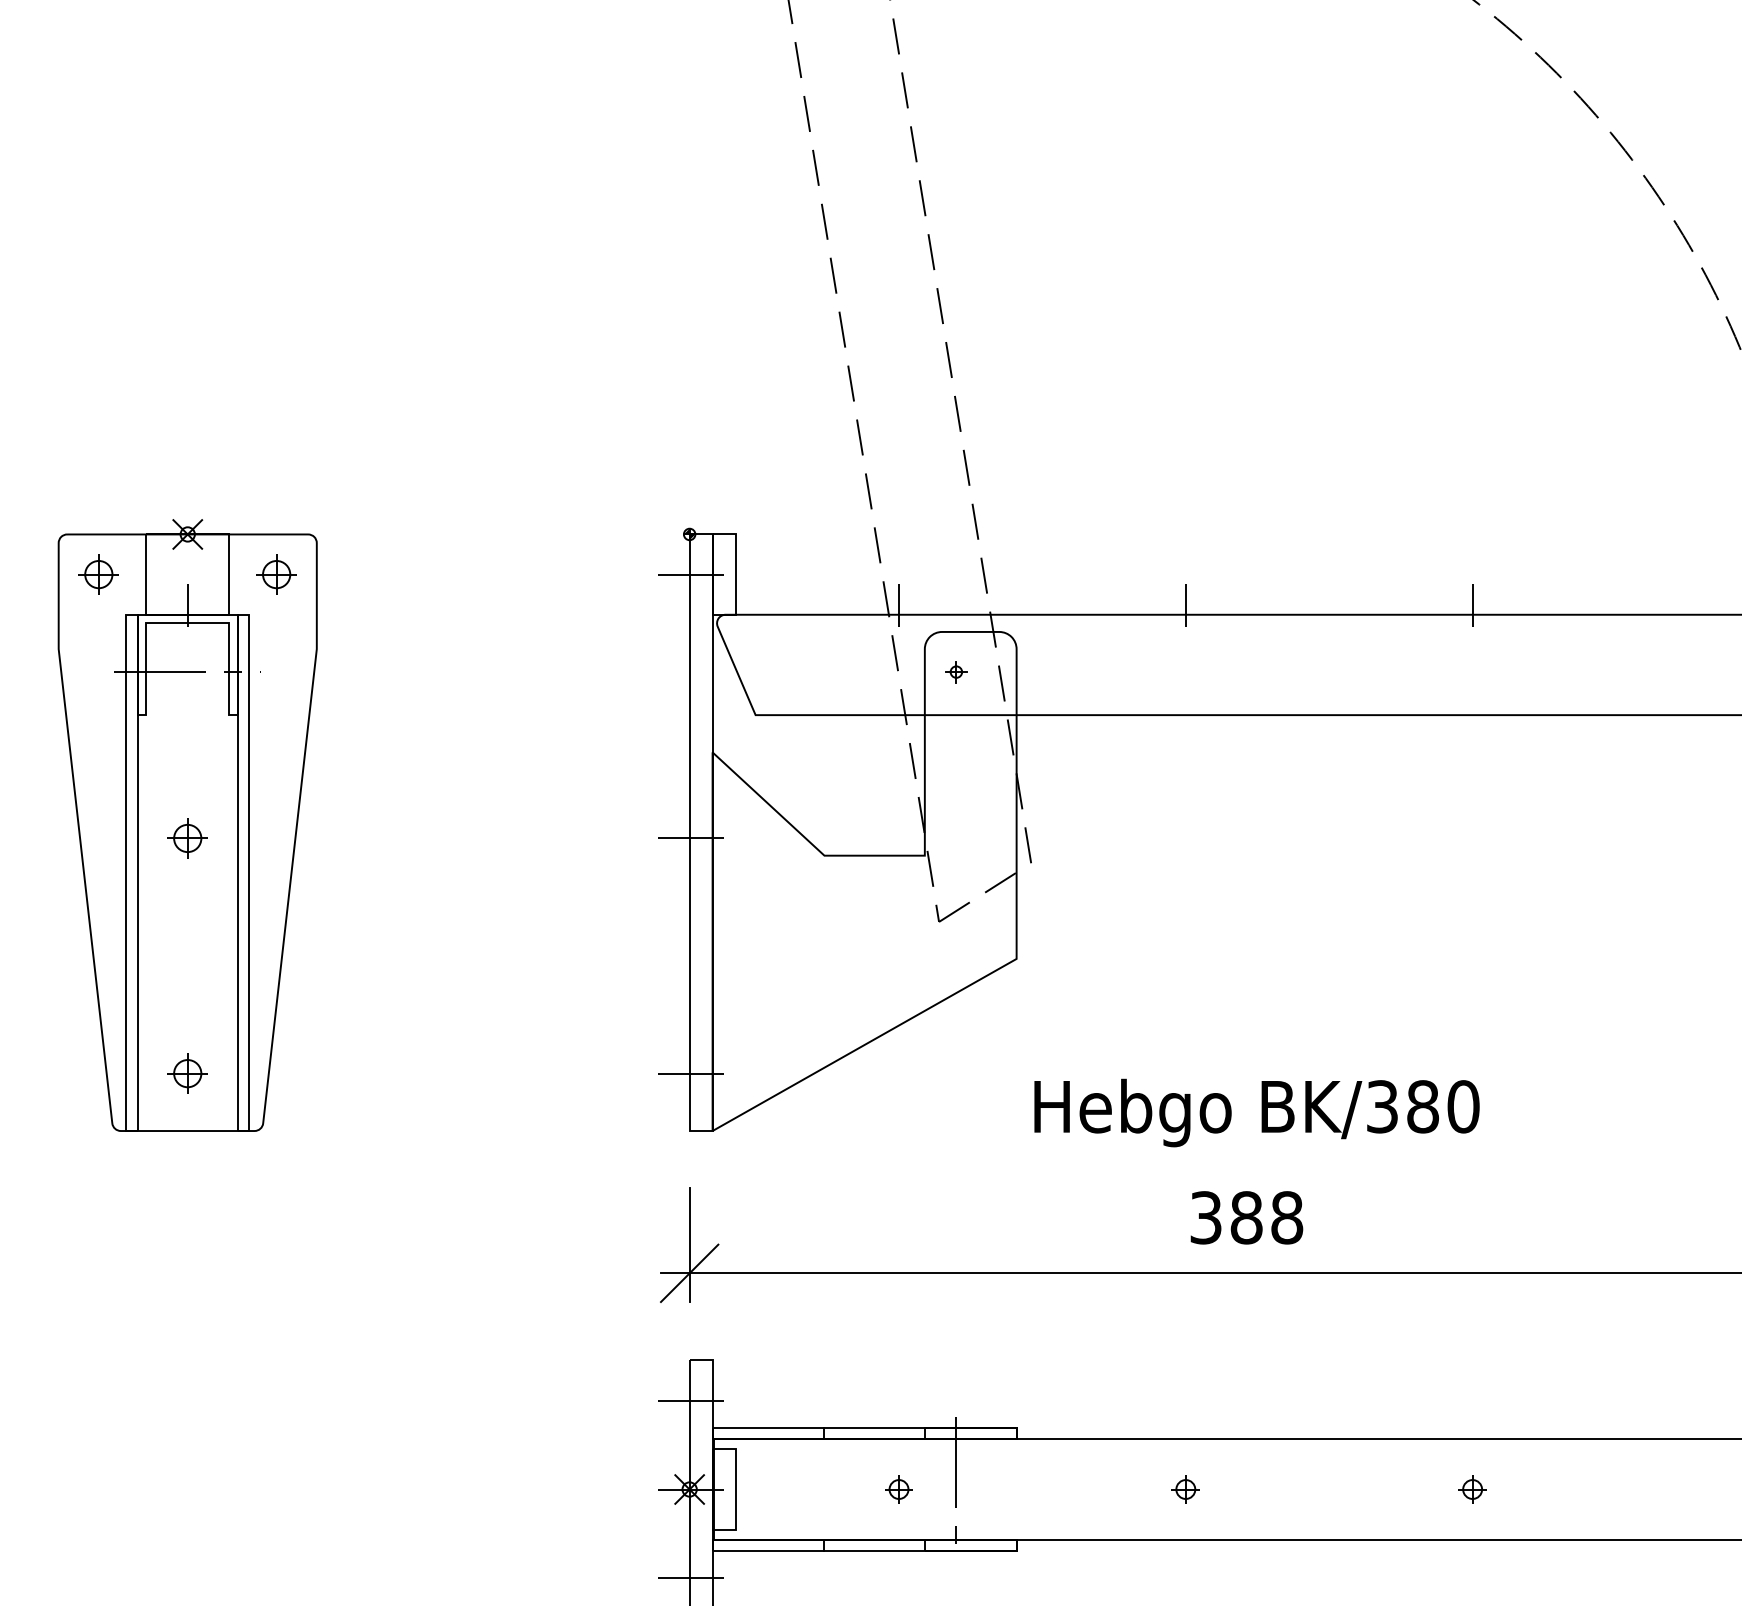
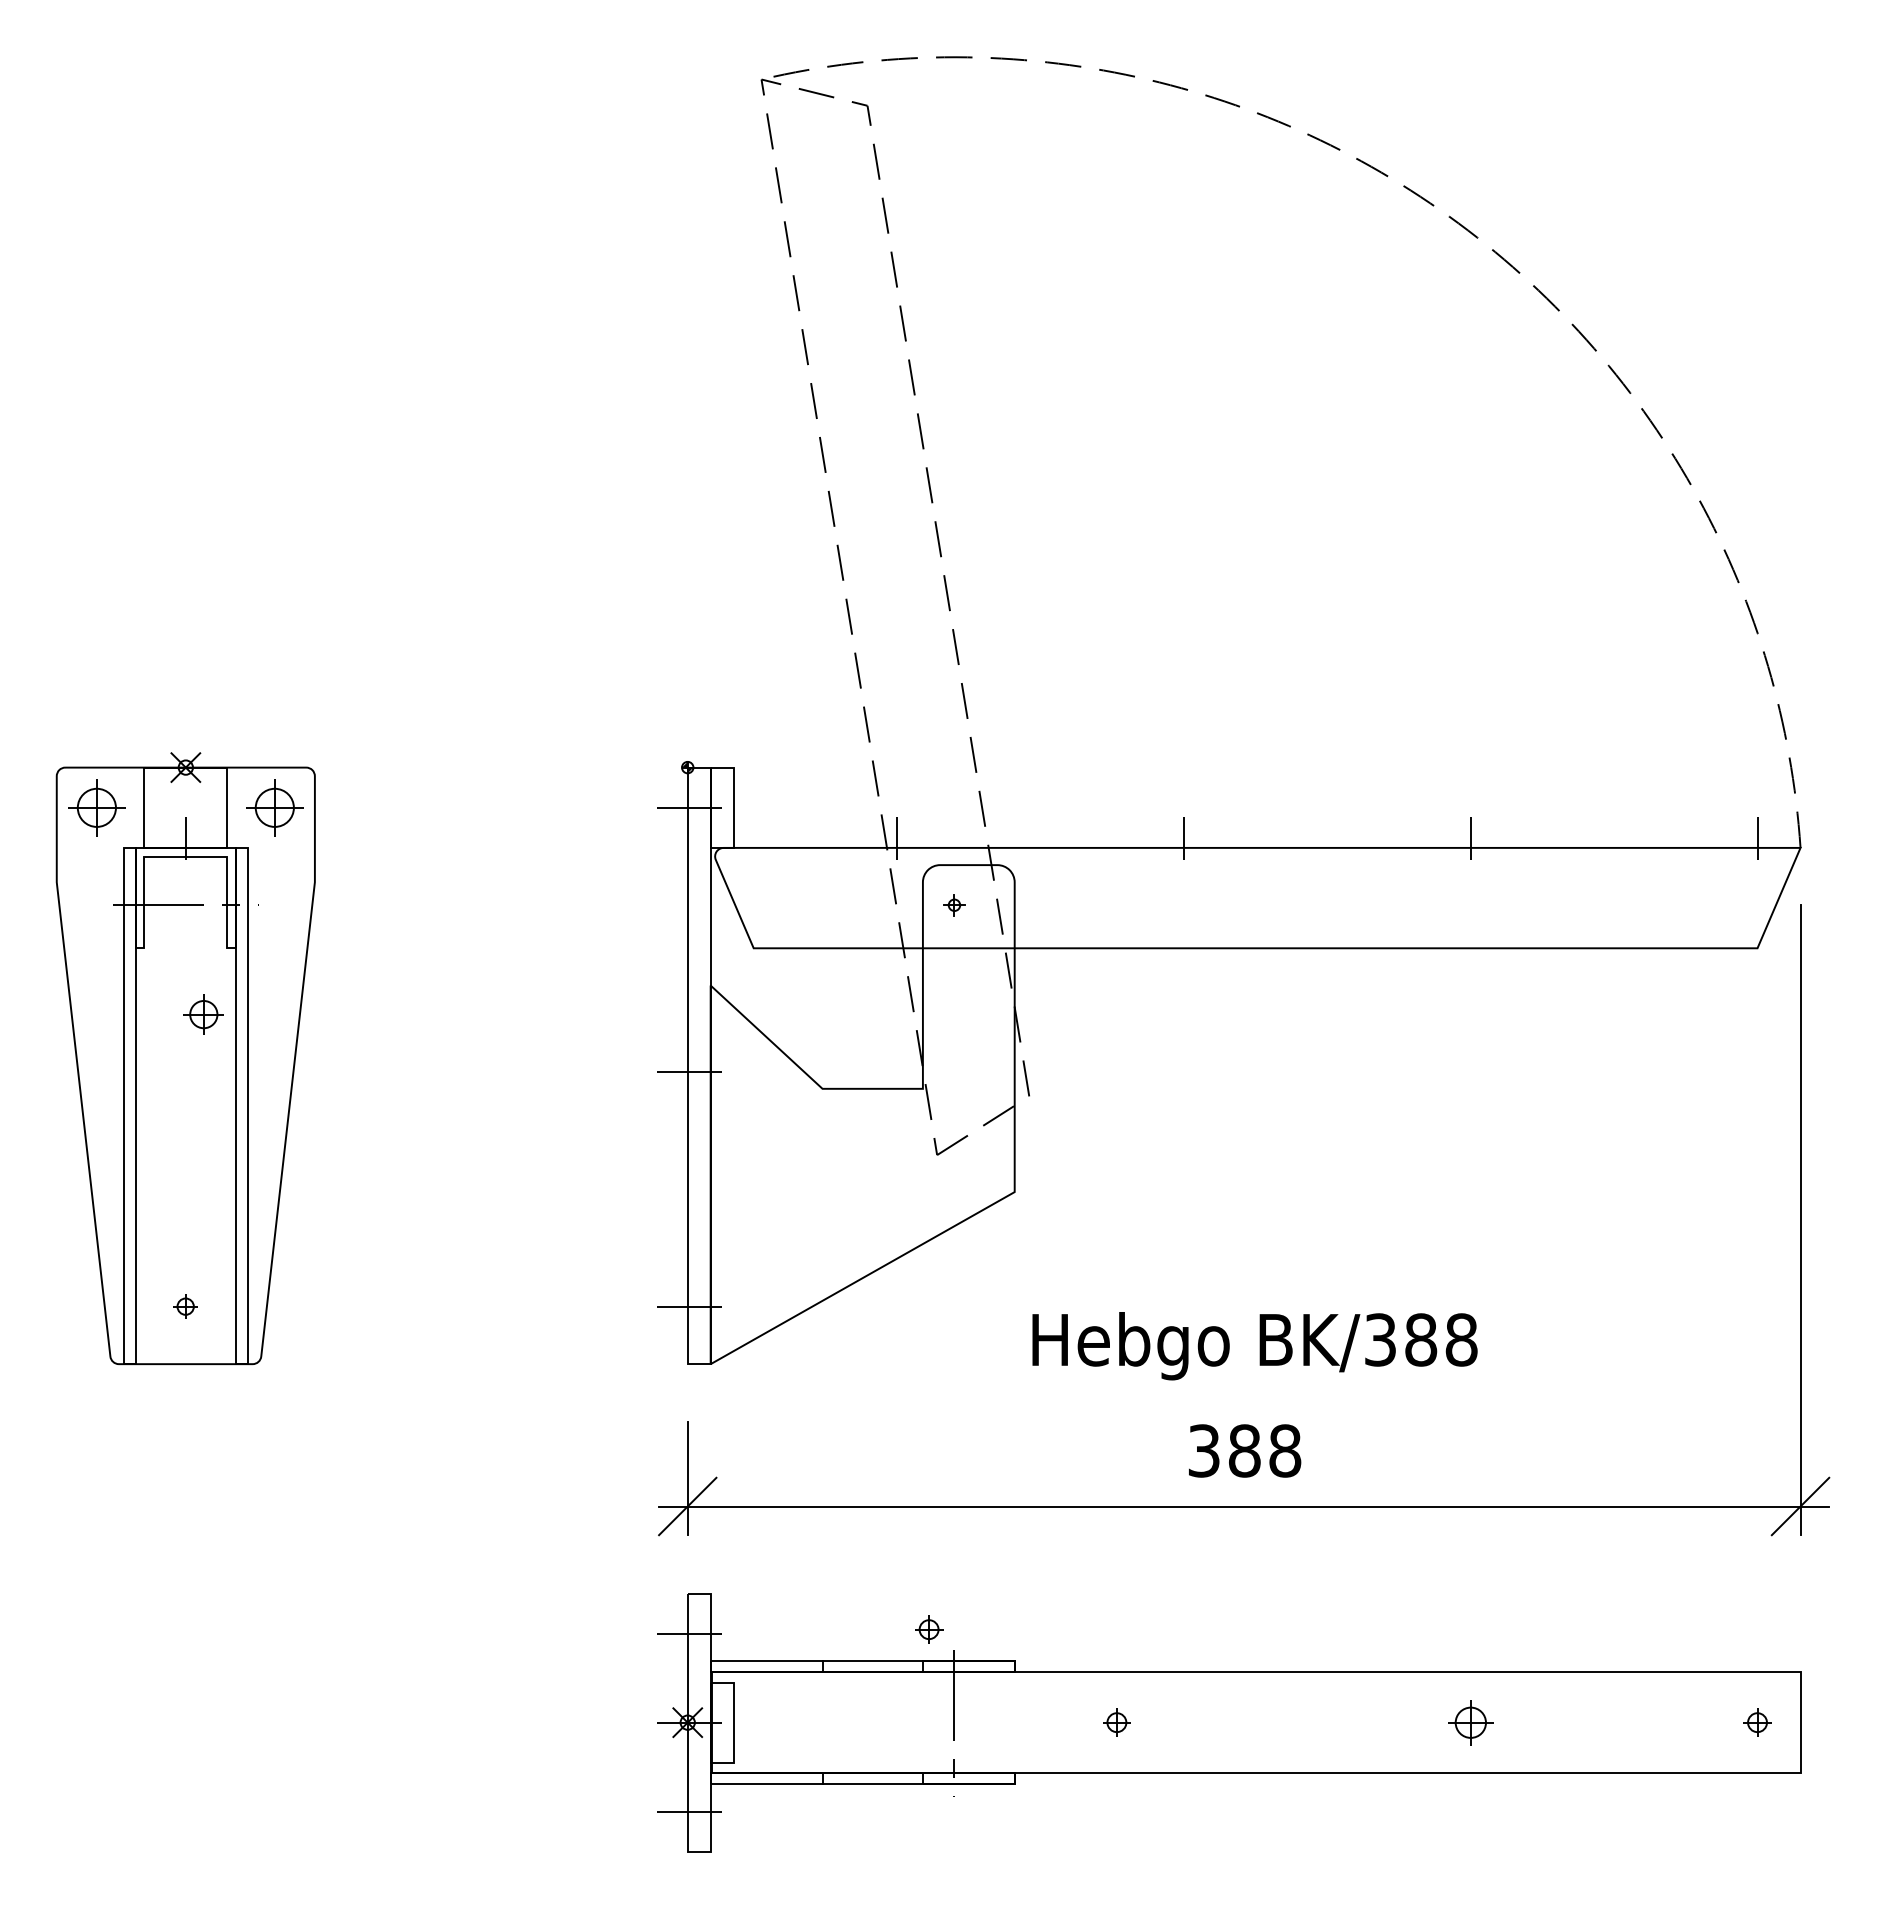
part: (98, 574) -> (96, 807), size x1.4
part: (276, 574) -> (274, 807), size x1.4
part: (187, 838) -> (203, 1014), moved
part: (187, 1073) -> (185, 1306), size x0.6
text: (1463, 1106) -> (1461, 1339), BK/380 -> BK/388
part: (899, 1489) -> (929, 1629), moved
part: (1185, 1489) -> (1116, 1722), moved
part: (1472, 1489) -> (1470, 1722), size x1.6

